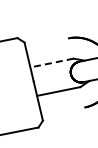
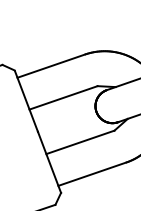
line: (46, 42) -> (50, 65), added
line: (51, 63) -> (62, 98), dashed -> solid
line: (63, 111) -> (92, 173), added

